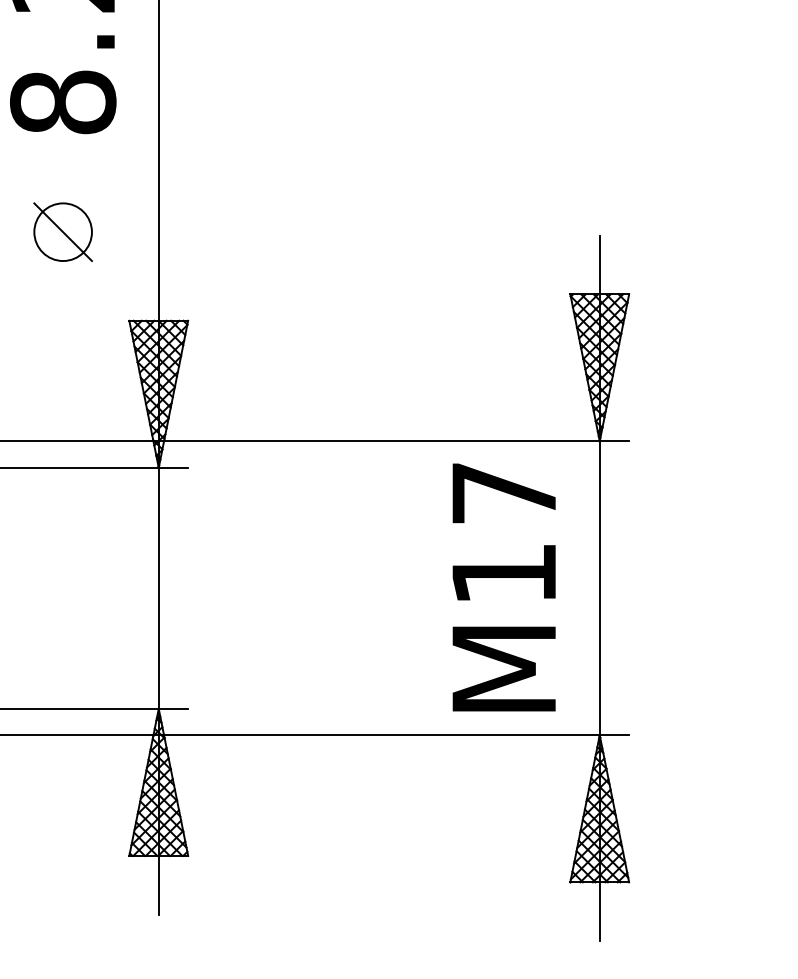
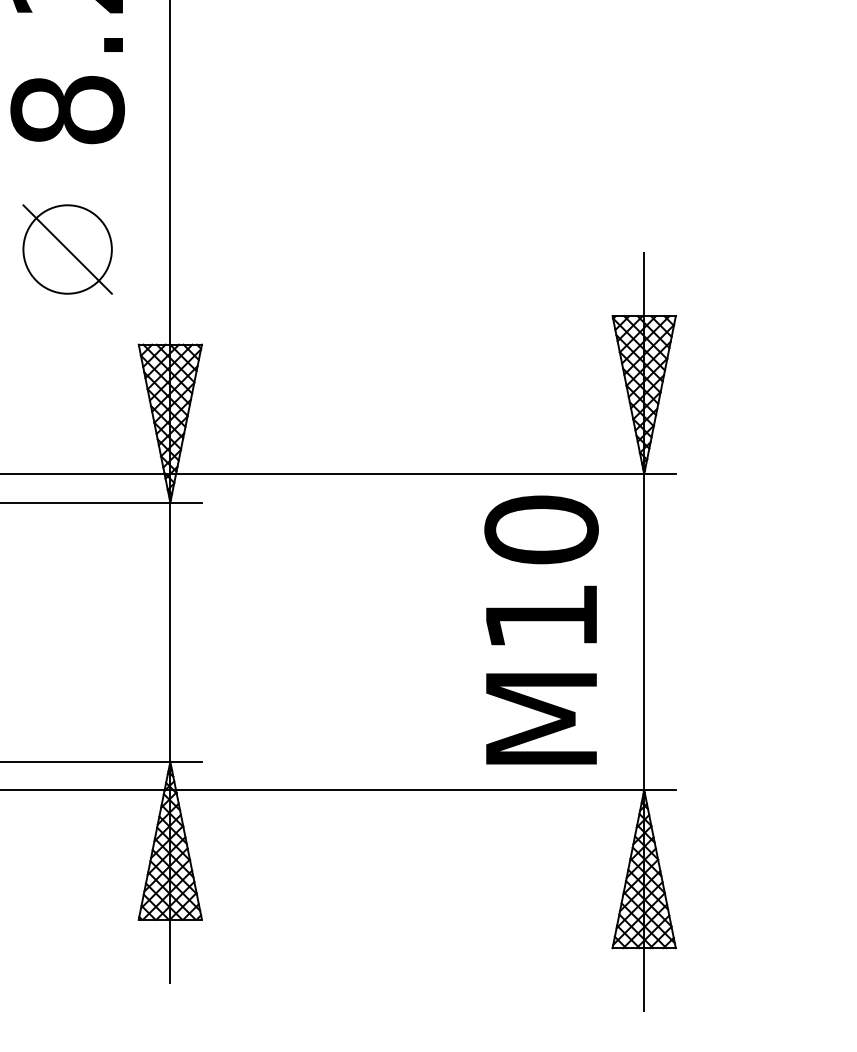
part: (63, 232) -> (67, 249), size x1.43
text: (504, 492) -> (541, 529), M17 -> M10

